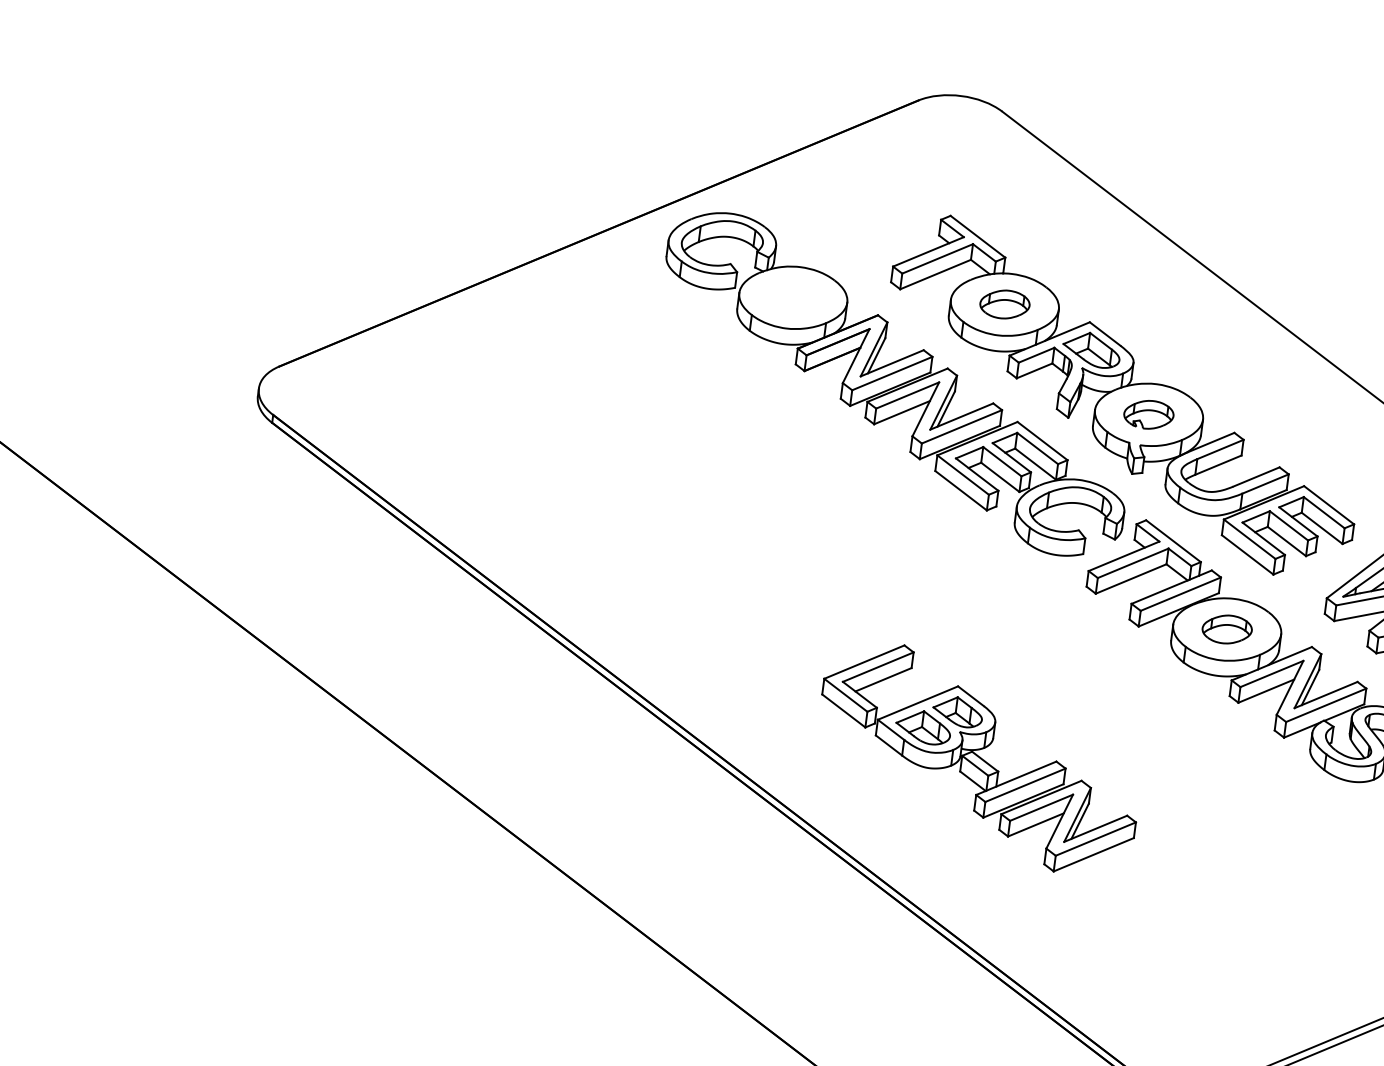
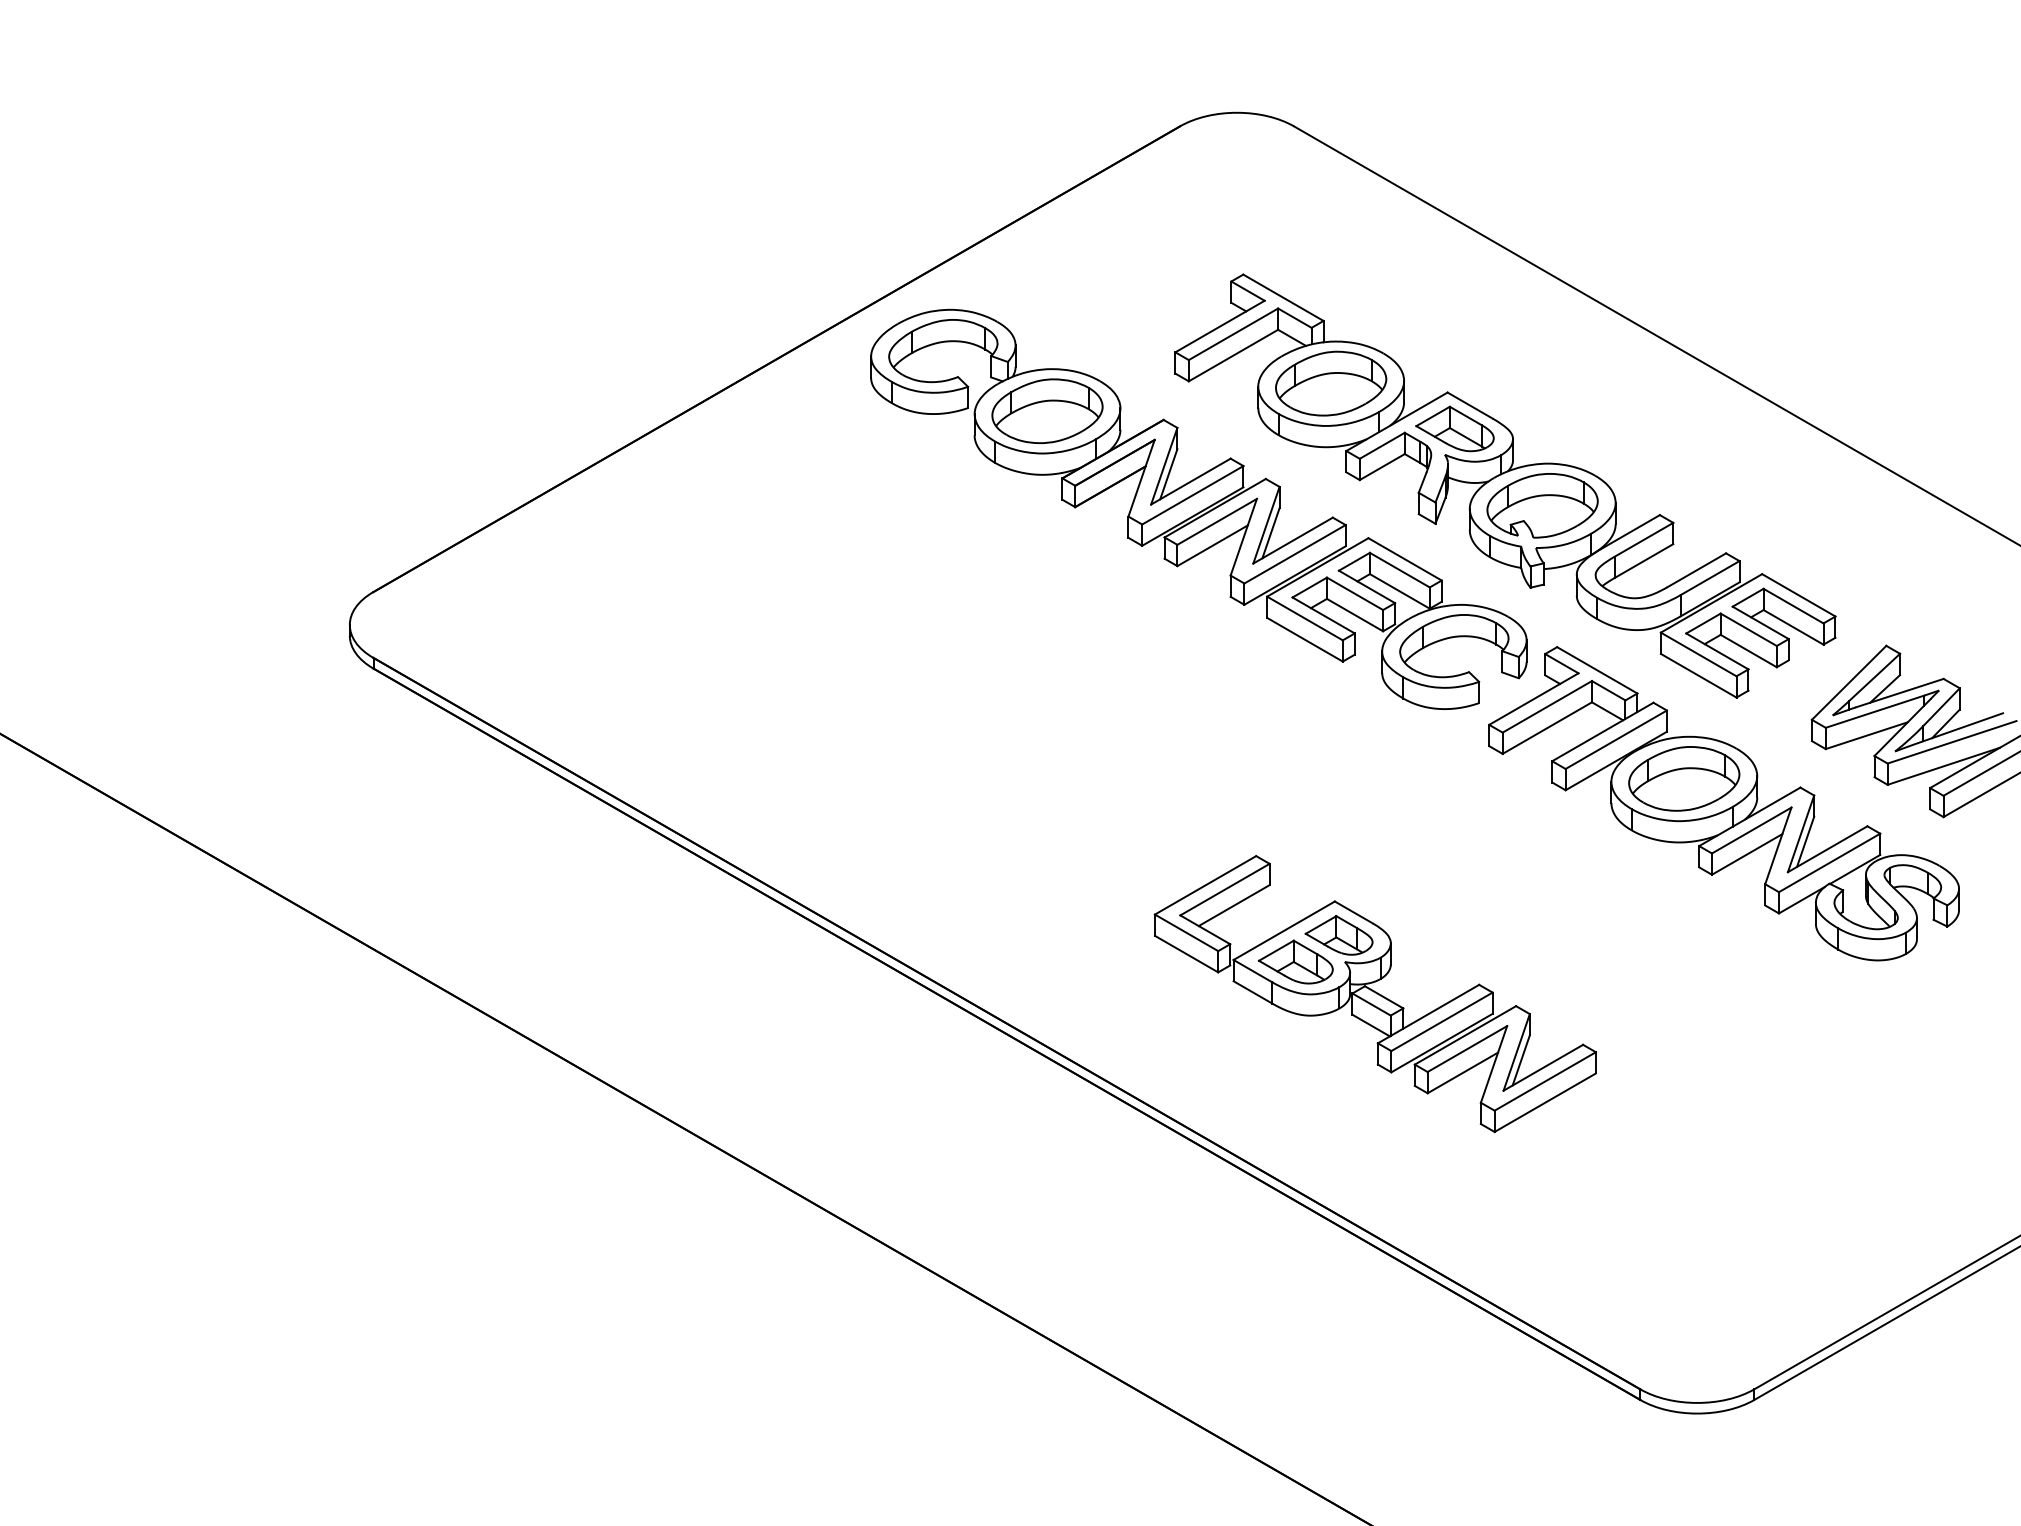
part: (793, 297) -> (1047, 411), added
part: (1005, 304) -> (1331, 383), size x1.67
part: (1148, 414) -> (1542, 505), size x1.67
part: (1227, 629) -> (1684, 778), size x1.67

